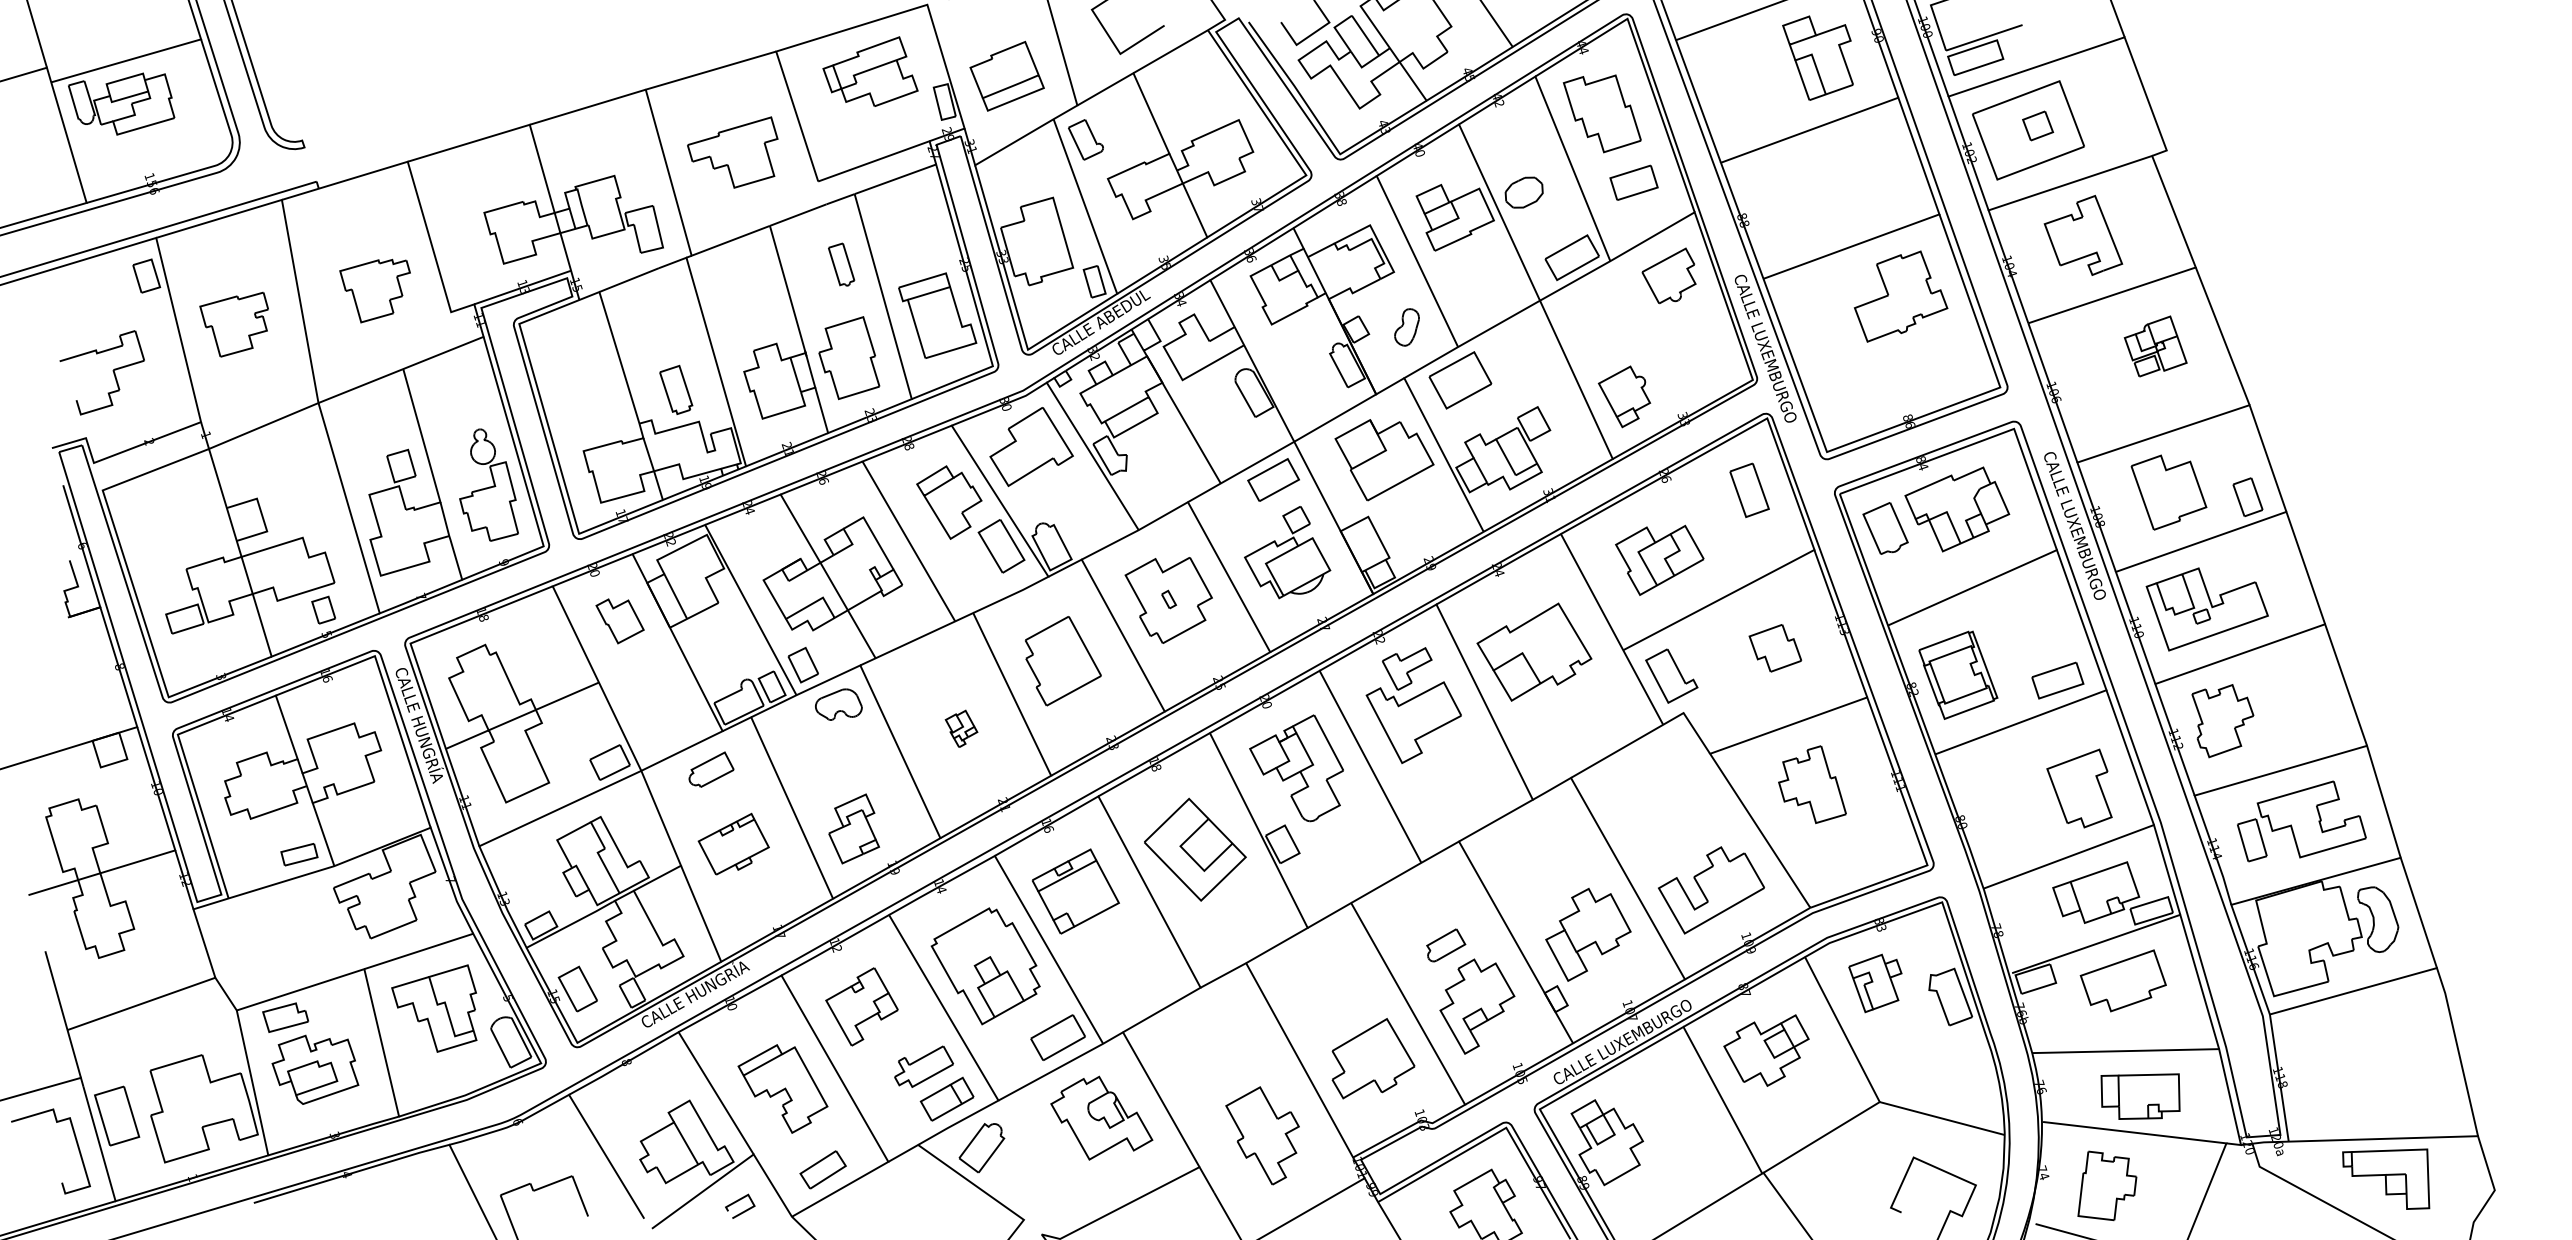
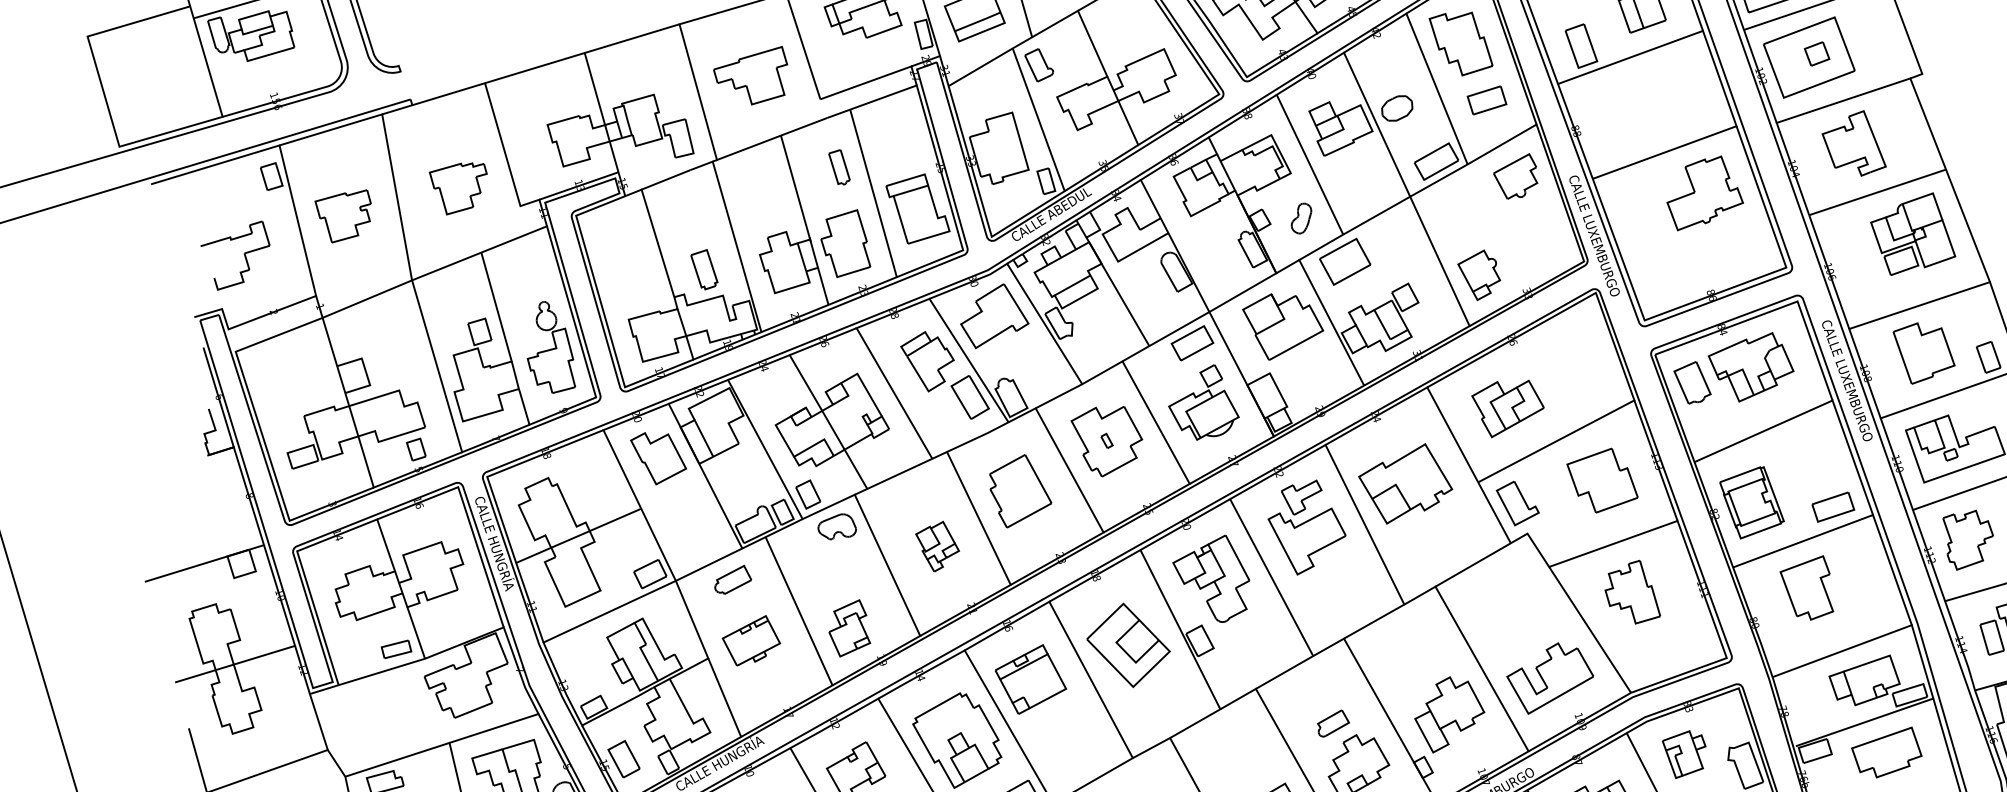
part: (2155, 346) -> (1913, 234), size x1.67
part: (1749, 490) -> (1581, 46), moved
part: (619, 621) -> (658, 458), size x1.43
part: (1775, 648) -> (1602, 480), size x1.67
part: (961, 728) -> (937, 546), size x1.67
part: (2079, 788) -> (1806, 587), moved

